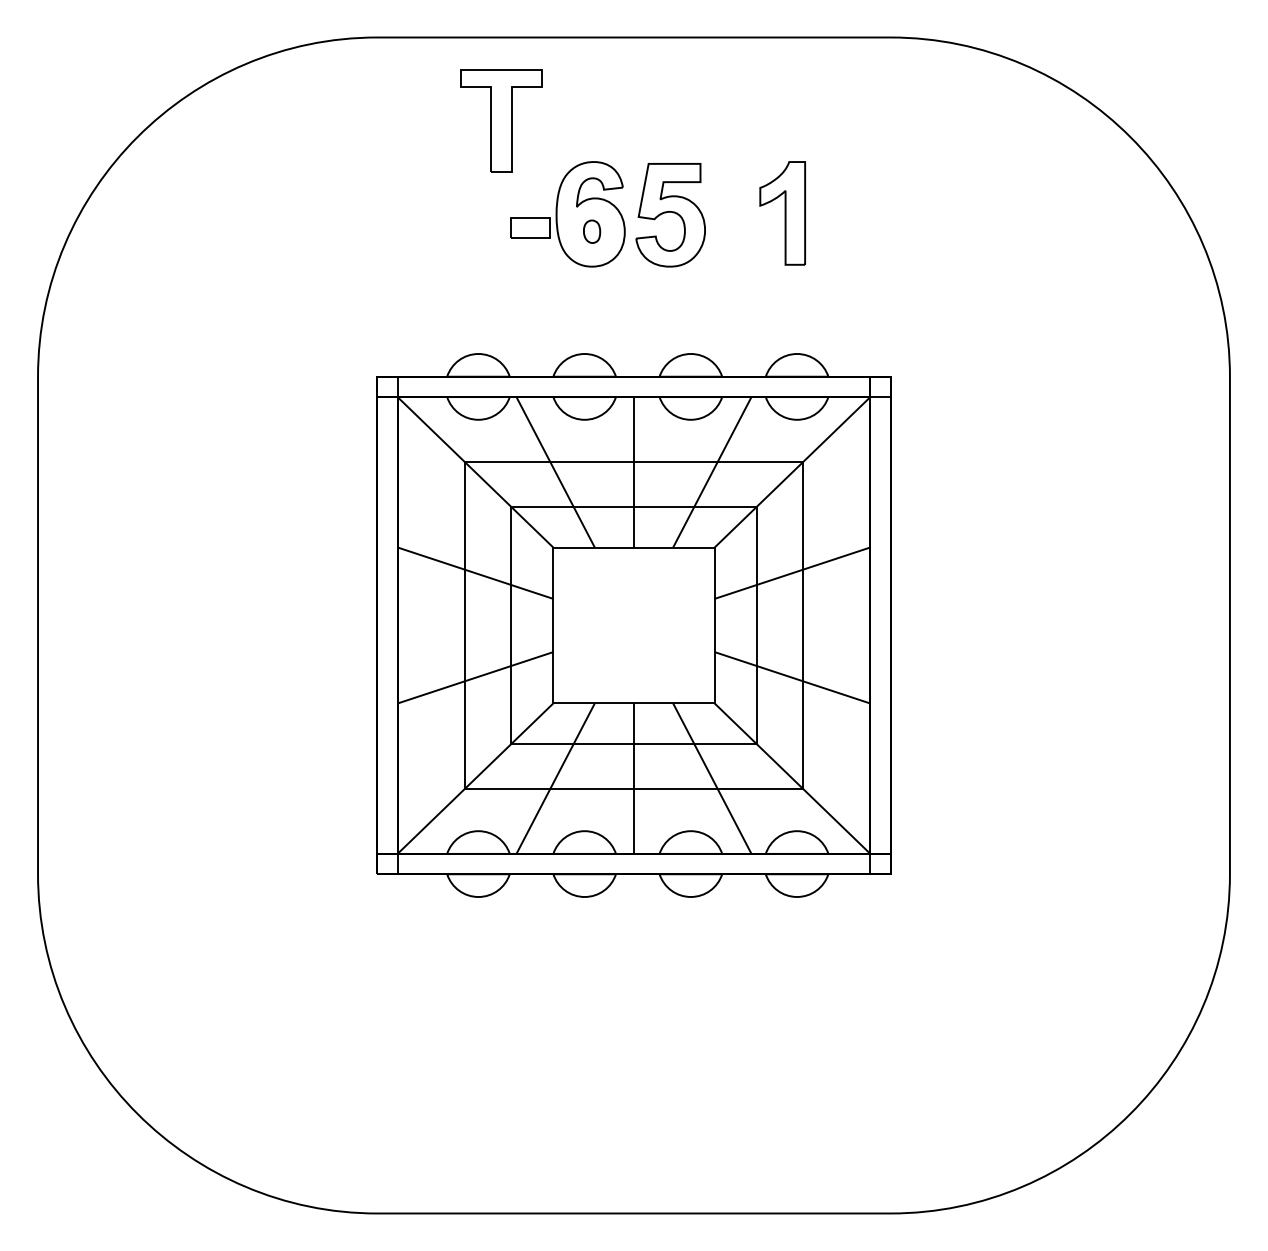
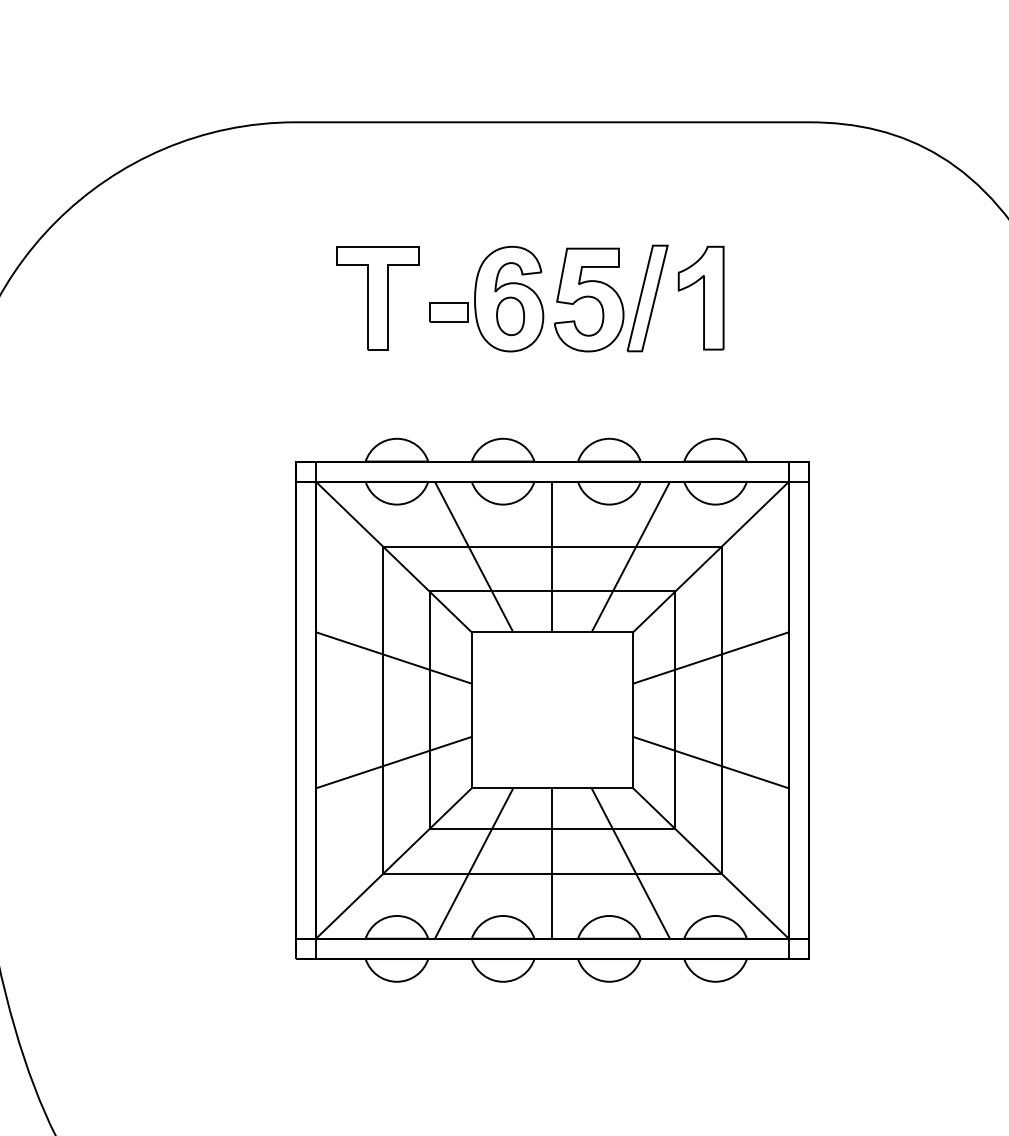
part: (501, 120) -> (377, 298), moved
part: (729, 213) -> (647, 298), added
part: (591, 231) -> (509, 316), size x1.67

